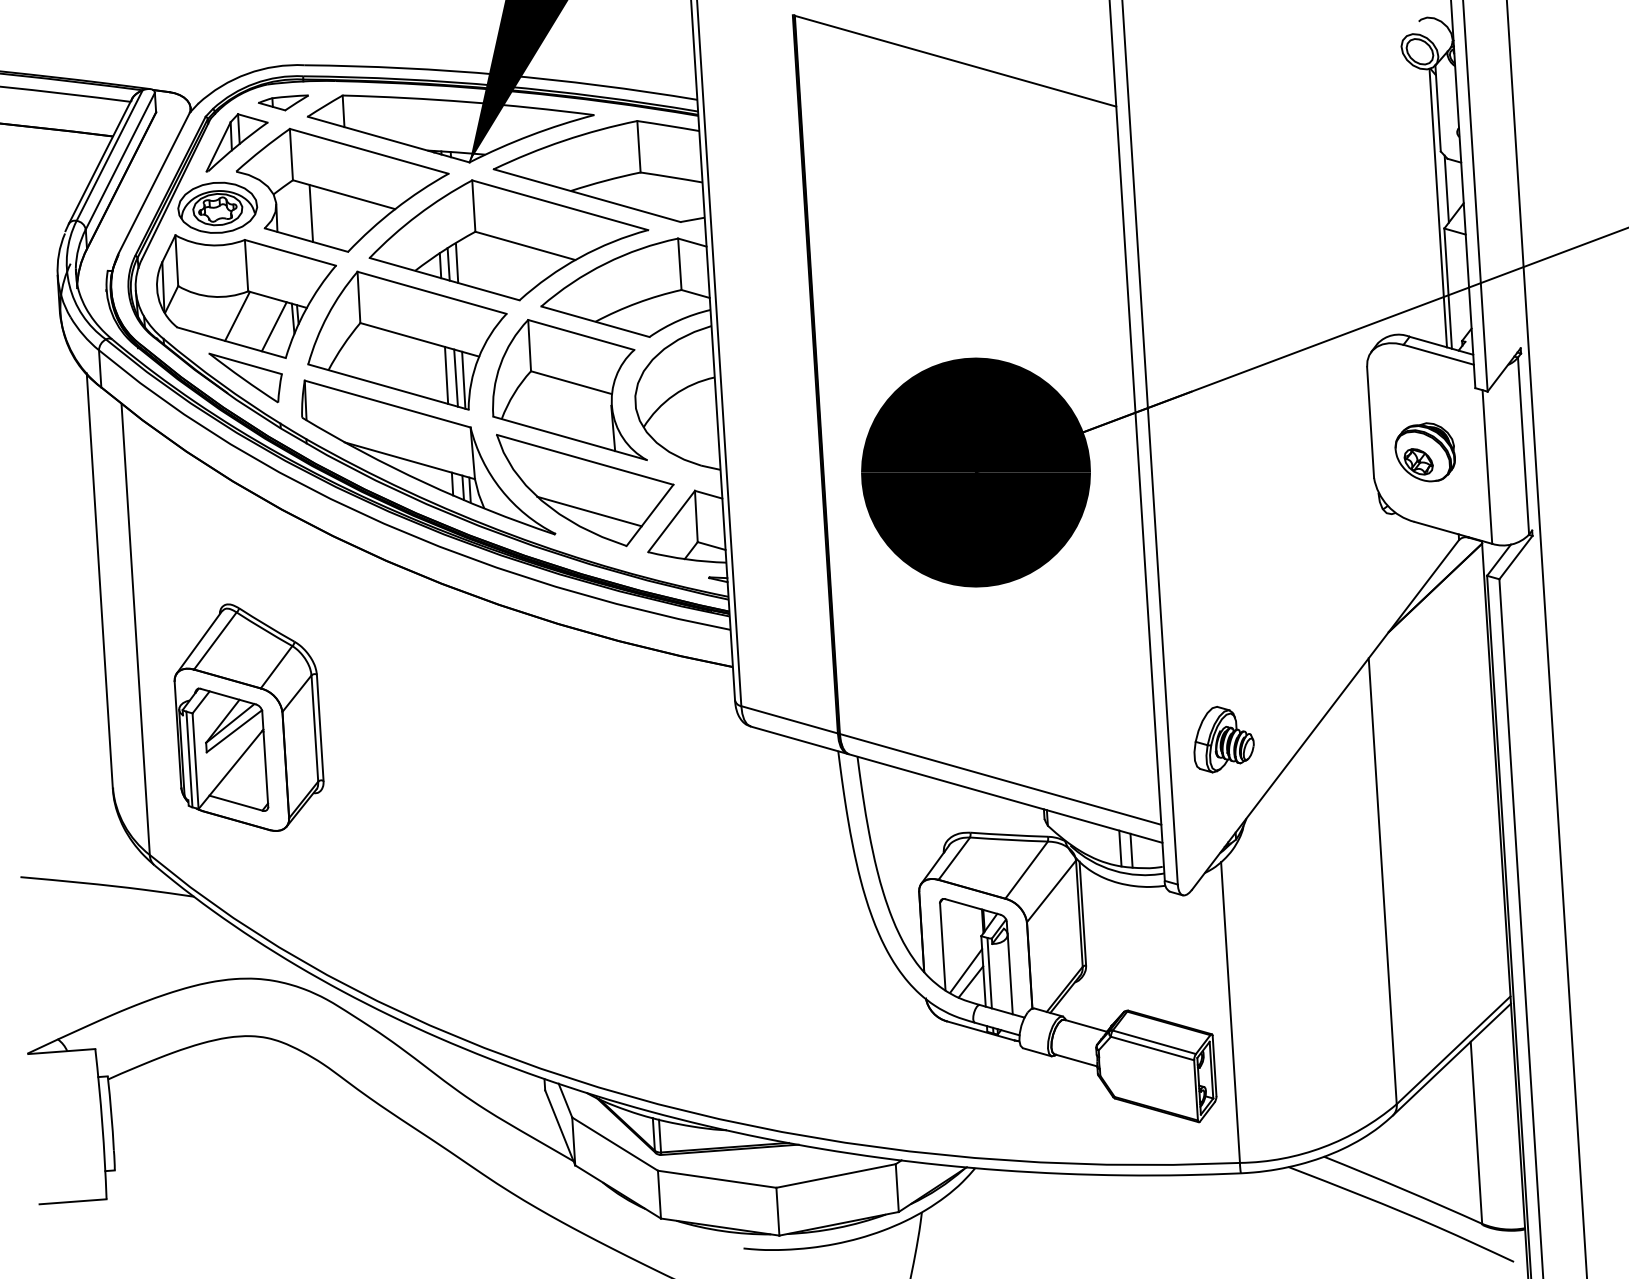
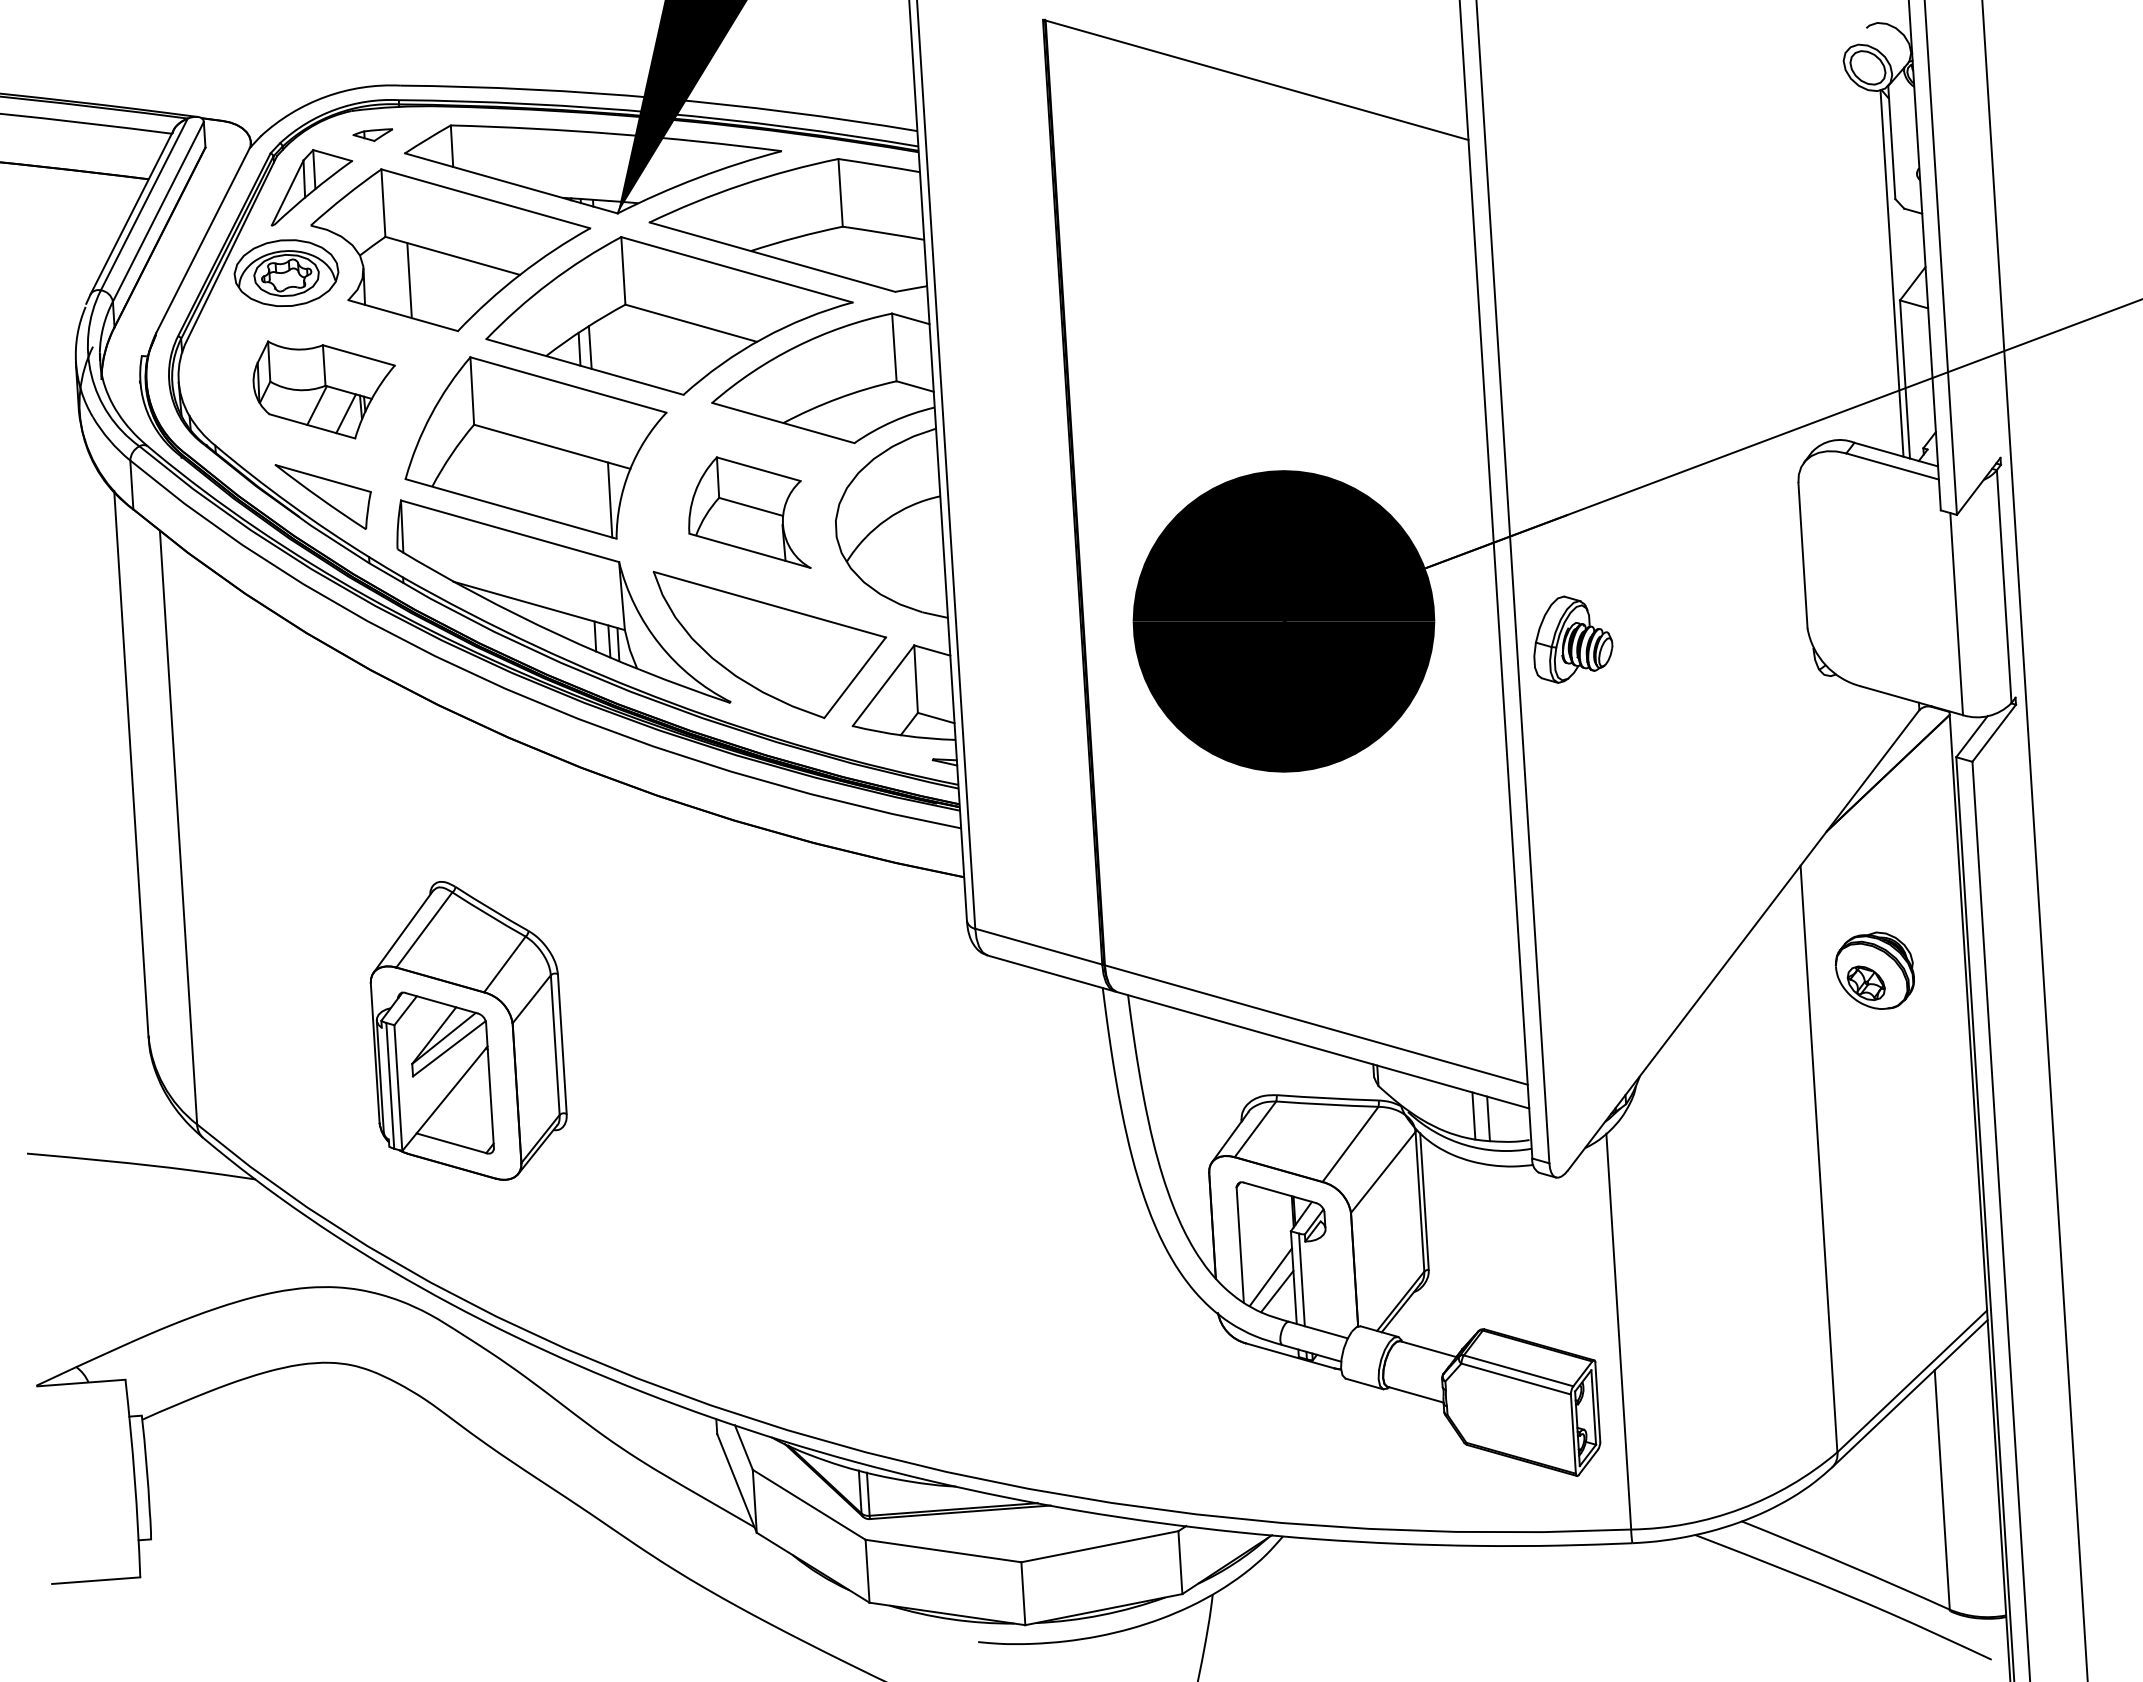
part: (283, 102) -> (372, 134), size x0.6
line: (1446, 189) -> (1902, 248), removed
line: (456, 263) -> (600, 346), removed
part: (245, 296) -> (323, 389), size x0.6
line: (446, 375) -> (587, 493), removed
line: (455, 377) -> (599, 496), removed
part: (569, 389) -> (749, 512), size x0.6
part: (1424, 452) -> (1874, 970), moved
line: (589, 511) -> (775, 672), removed
part: (248, 717) -> (468, 1030), moved
part: (1224, 739) -> (1573, 639), moved
line: (1009, 974) -> (1328, 1281), removed

